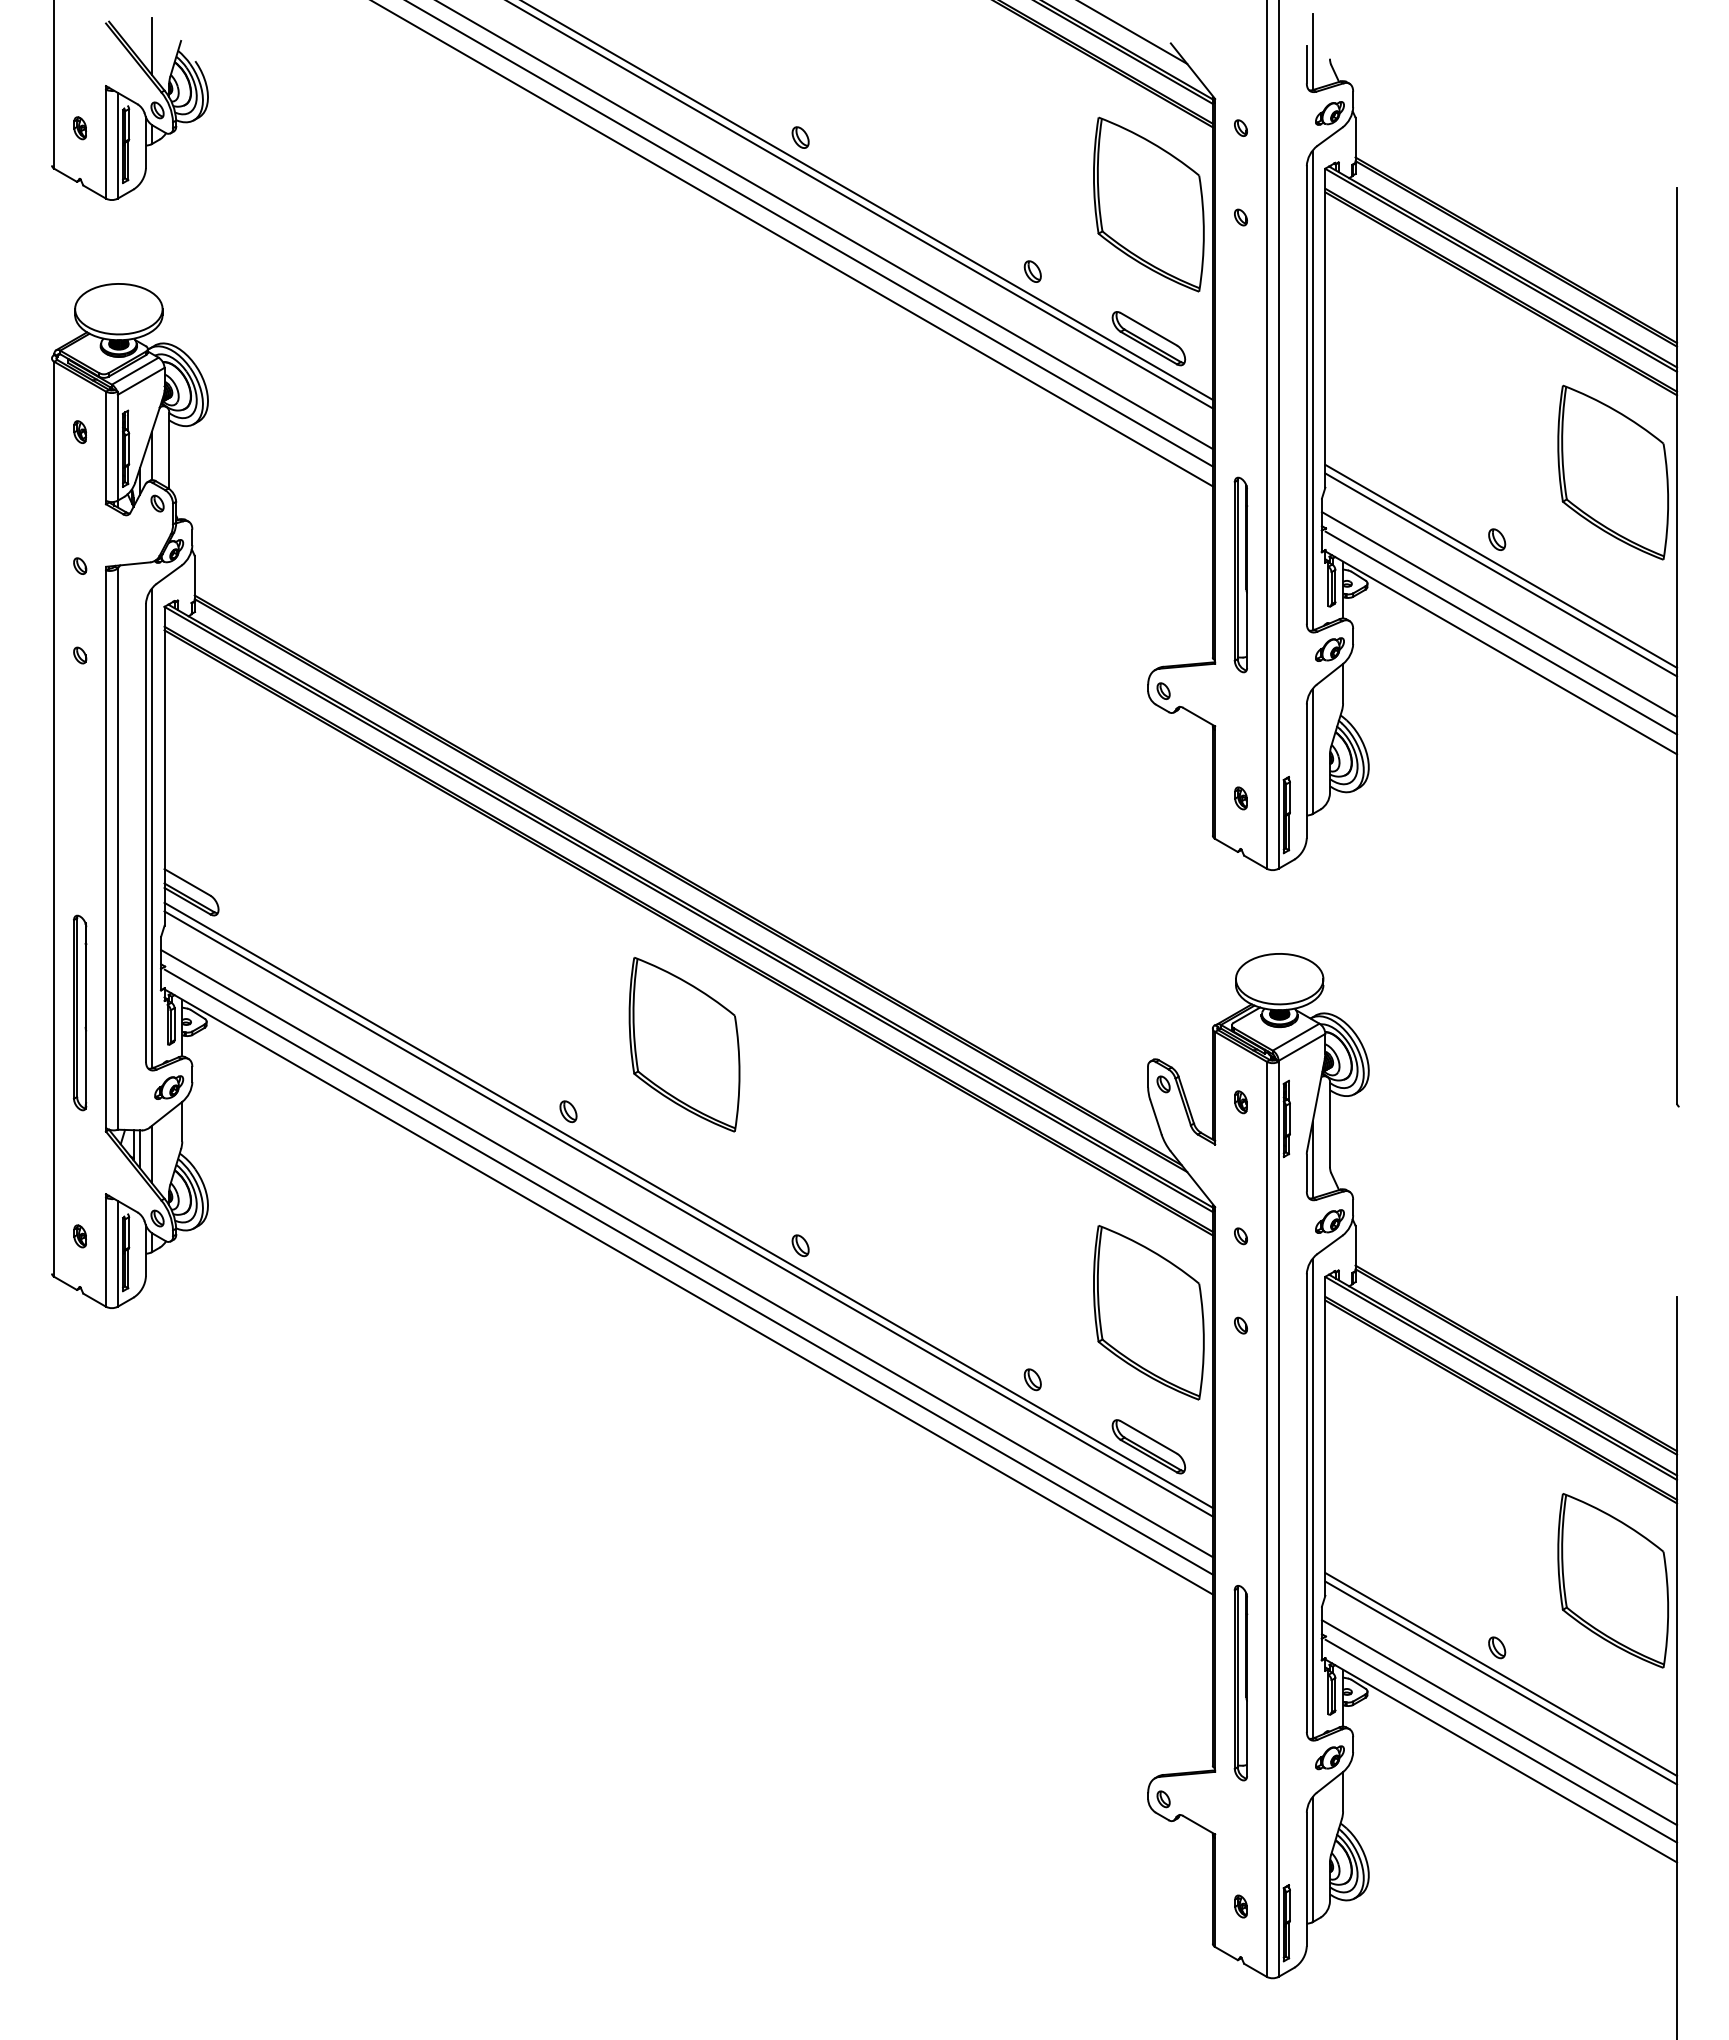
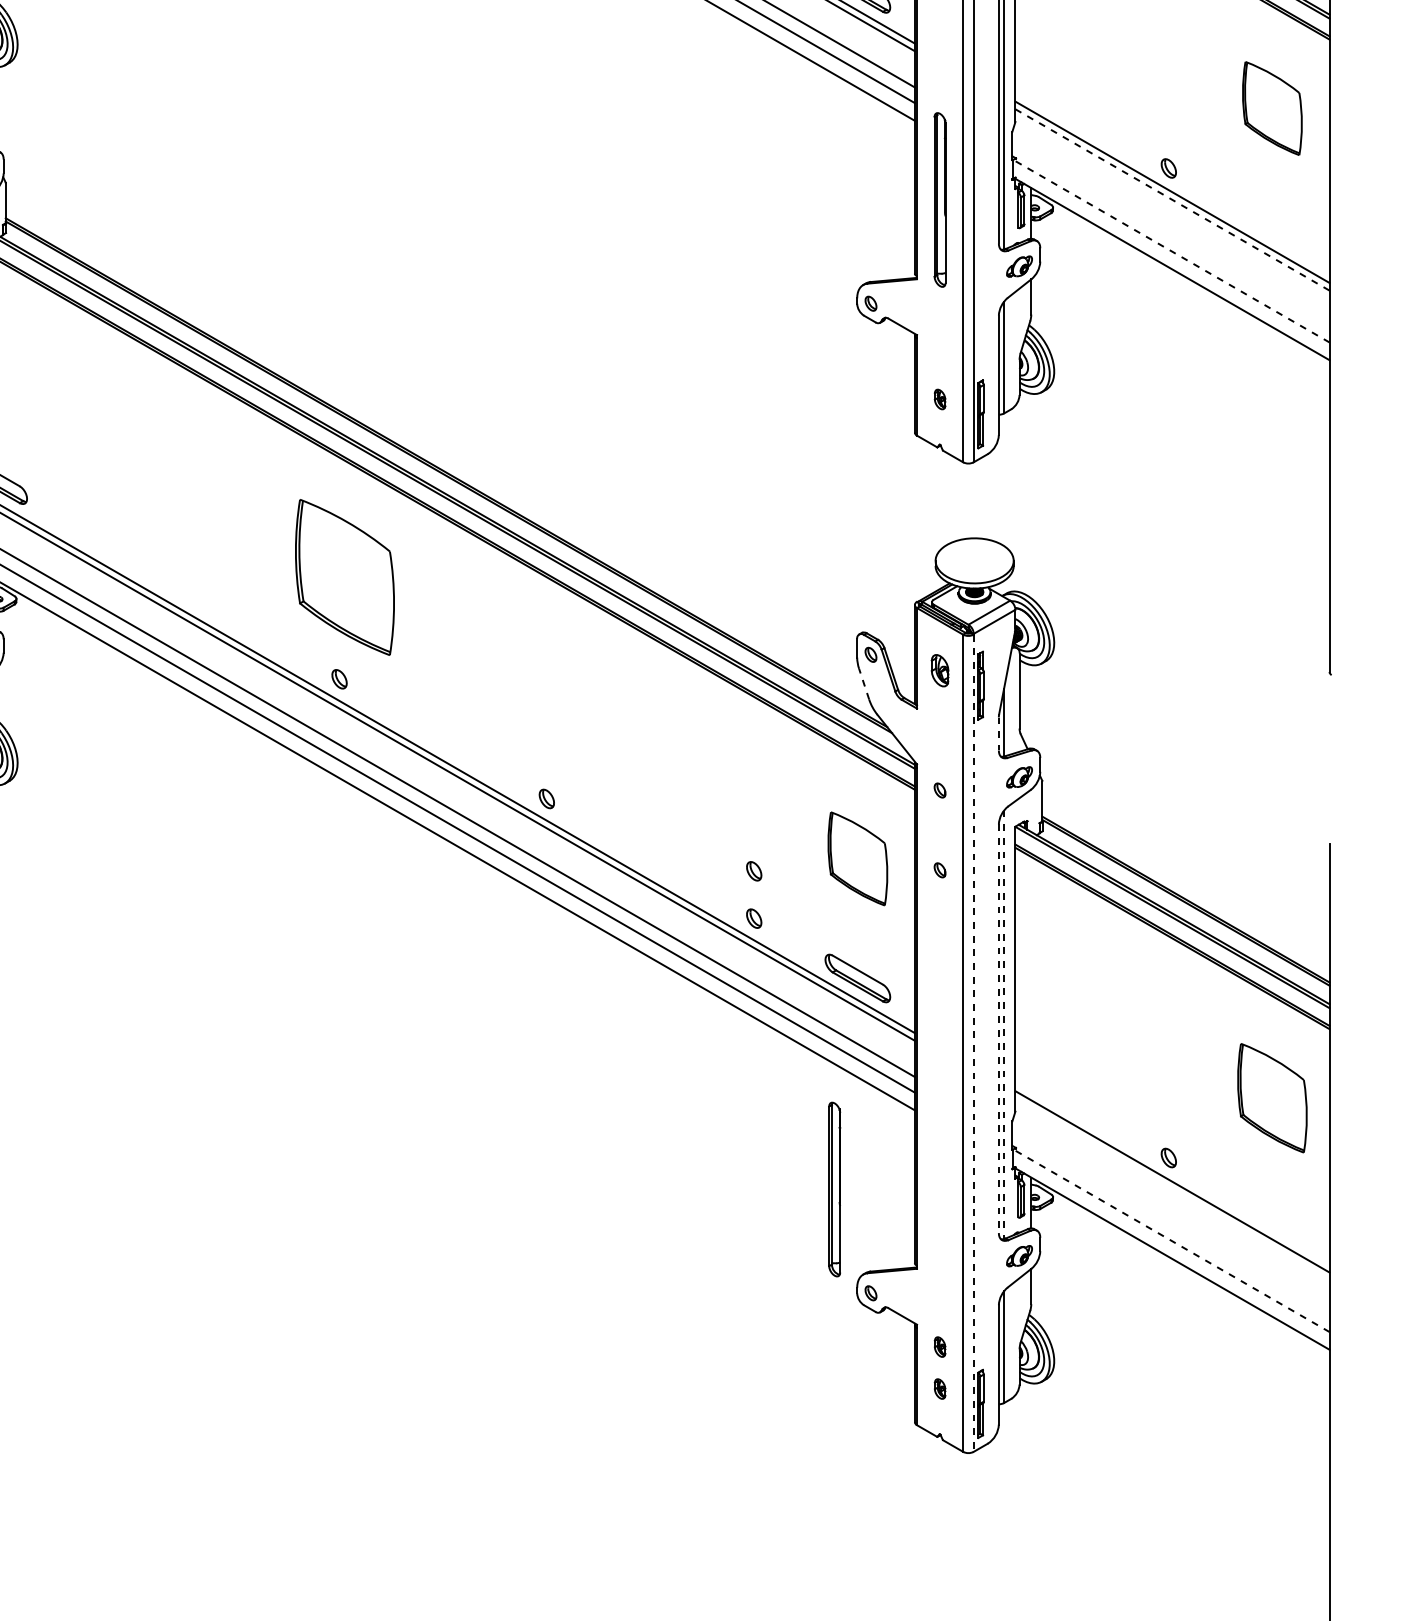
part: (1612, 472) -> (1271, 108), size x0.6
line: (1501, 575) -> (1172, 200), solid -> dashed
line: (1499, 614) -> (1170, 235), removed
line: (1501, 633) -> (1172, 252), solid -> dashed
part: (684, 1044) -> (344, 577), moved
part: (1240, 1102) -> (939, 671), size x1.6
line: (1155, 1116) -> (863, 683), solid -> dashed
line: (1306, 1173) -> (998, 734), solid -> dashed
part: (1148, 1312) -> (857, 858), size x0.6
part: (1032, 1326) -> (753, 871), added
line: (1312, 1498) -> (1003, 1024), solid -> dashed
line: (1306, 1503) -> (998, 1029), solid -> dashed
line: (1278, 1519) -> (973, 1043), solid -> dashed
part: (1612, 1580) -> (1271, 1097), size x0.7
line: (1501, 1682) -> (1172, 1188), removed
part: (1240, 1683) -> (834, 1189), moved
line: (1499, 1722) -> (1170, 1224), removed
line: (1501, 1741) -> (1172, 1241), solid -> dashed
part: (1240, 1859) -> (939, 1347), added

